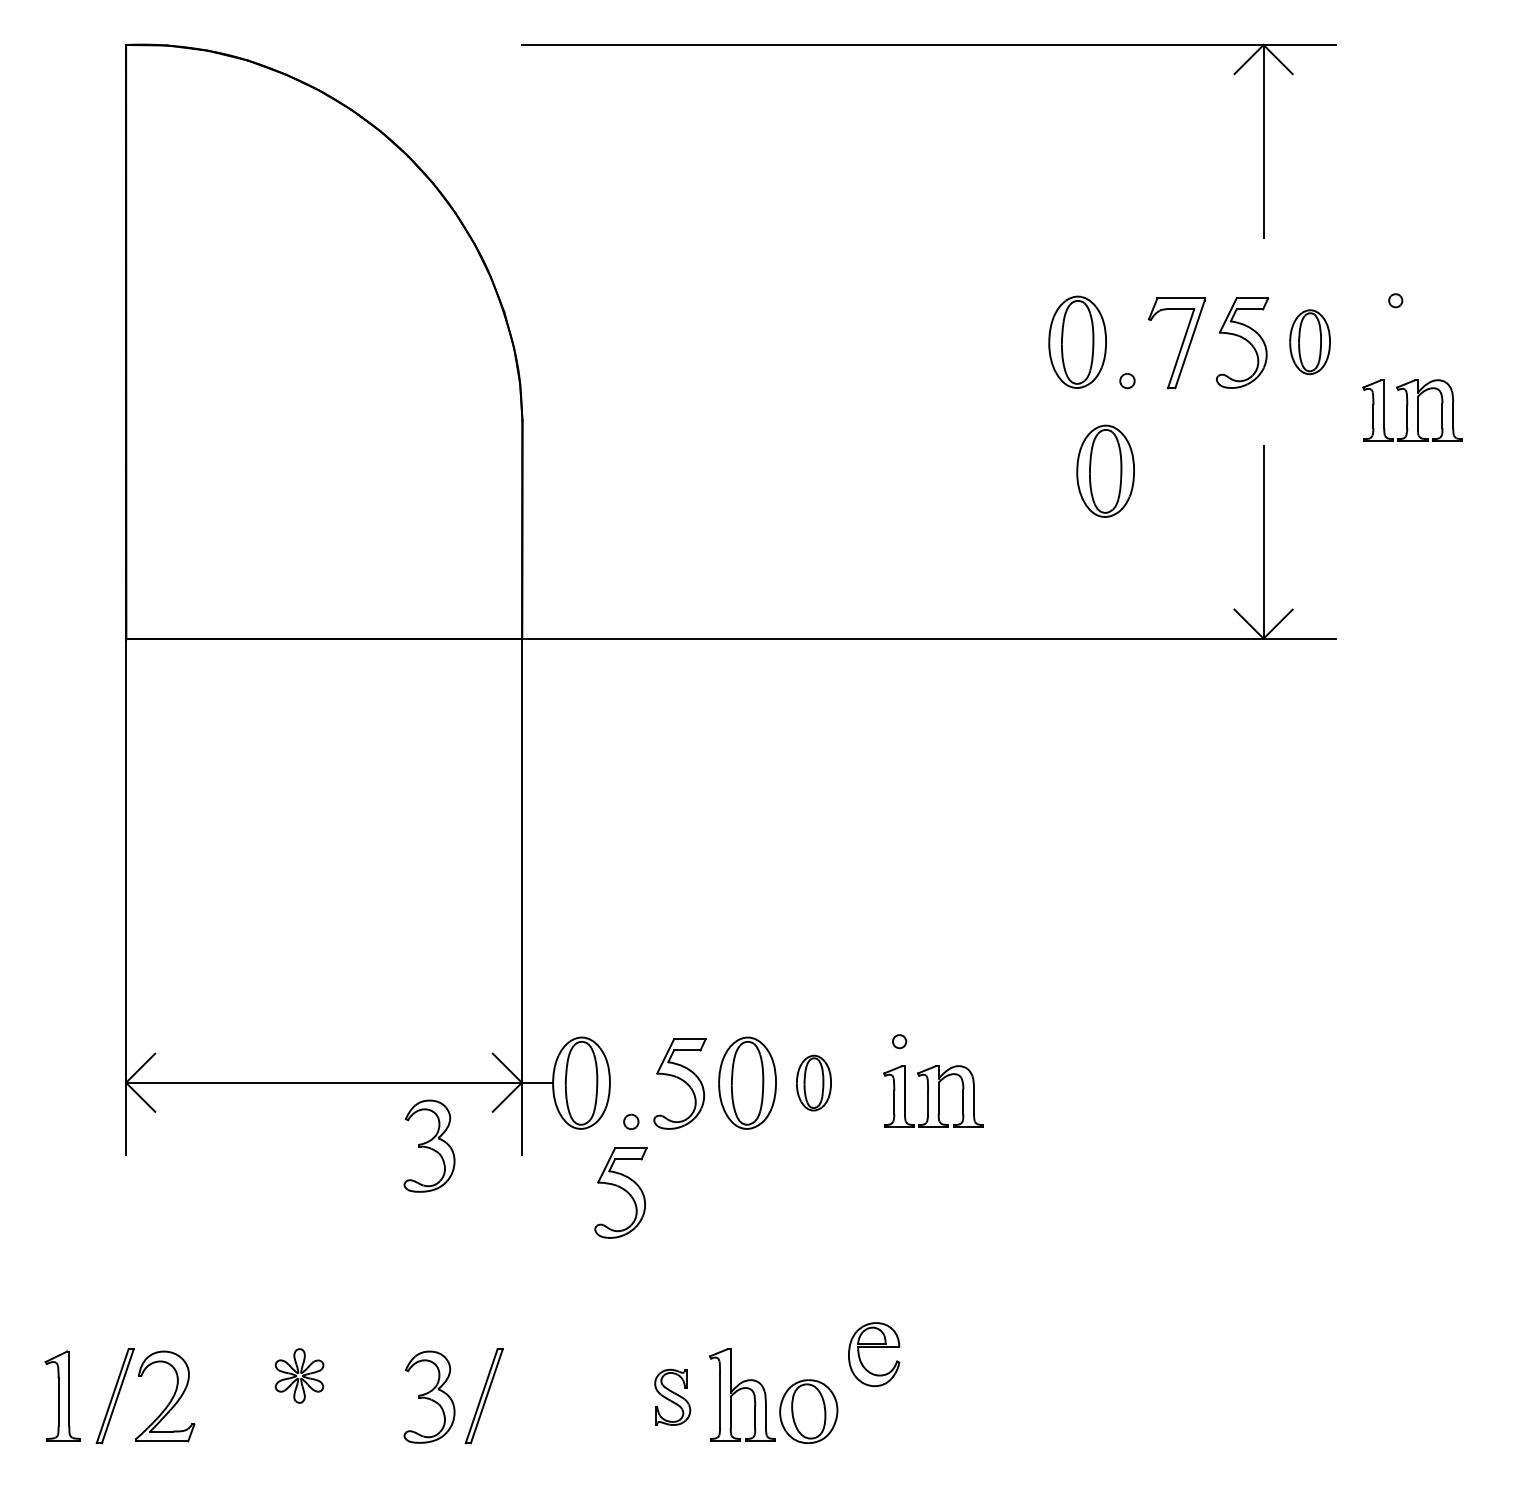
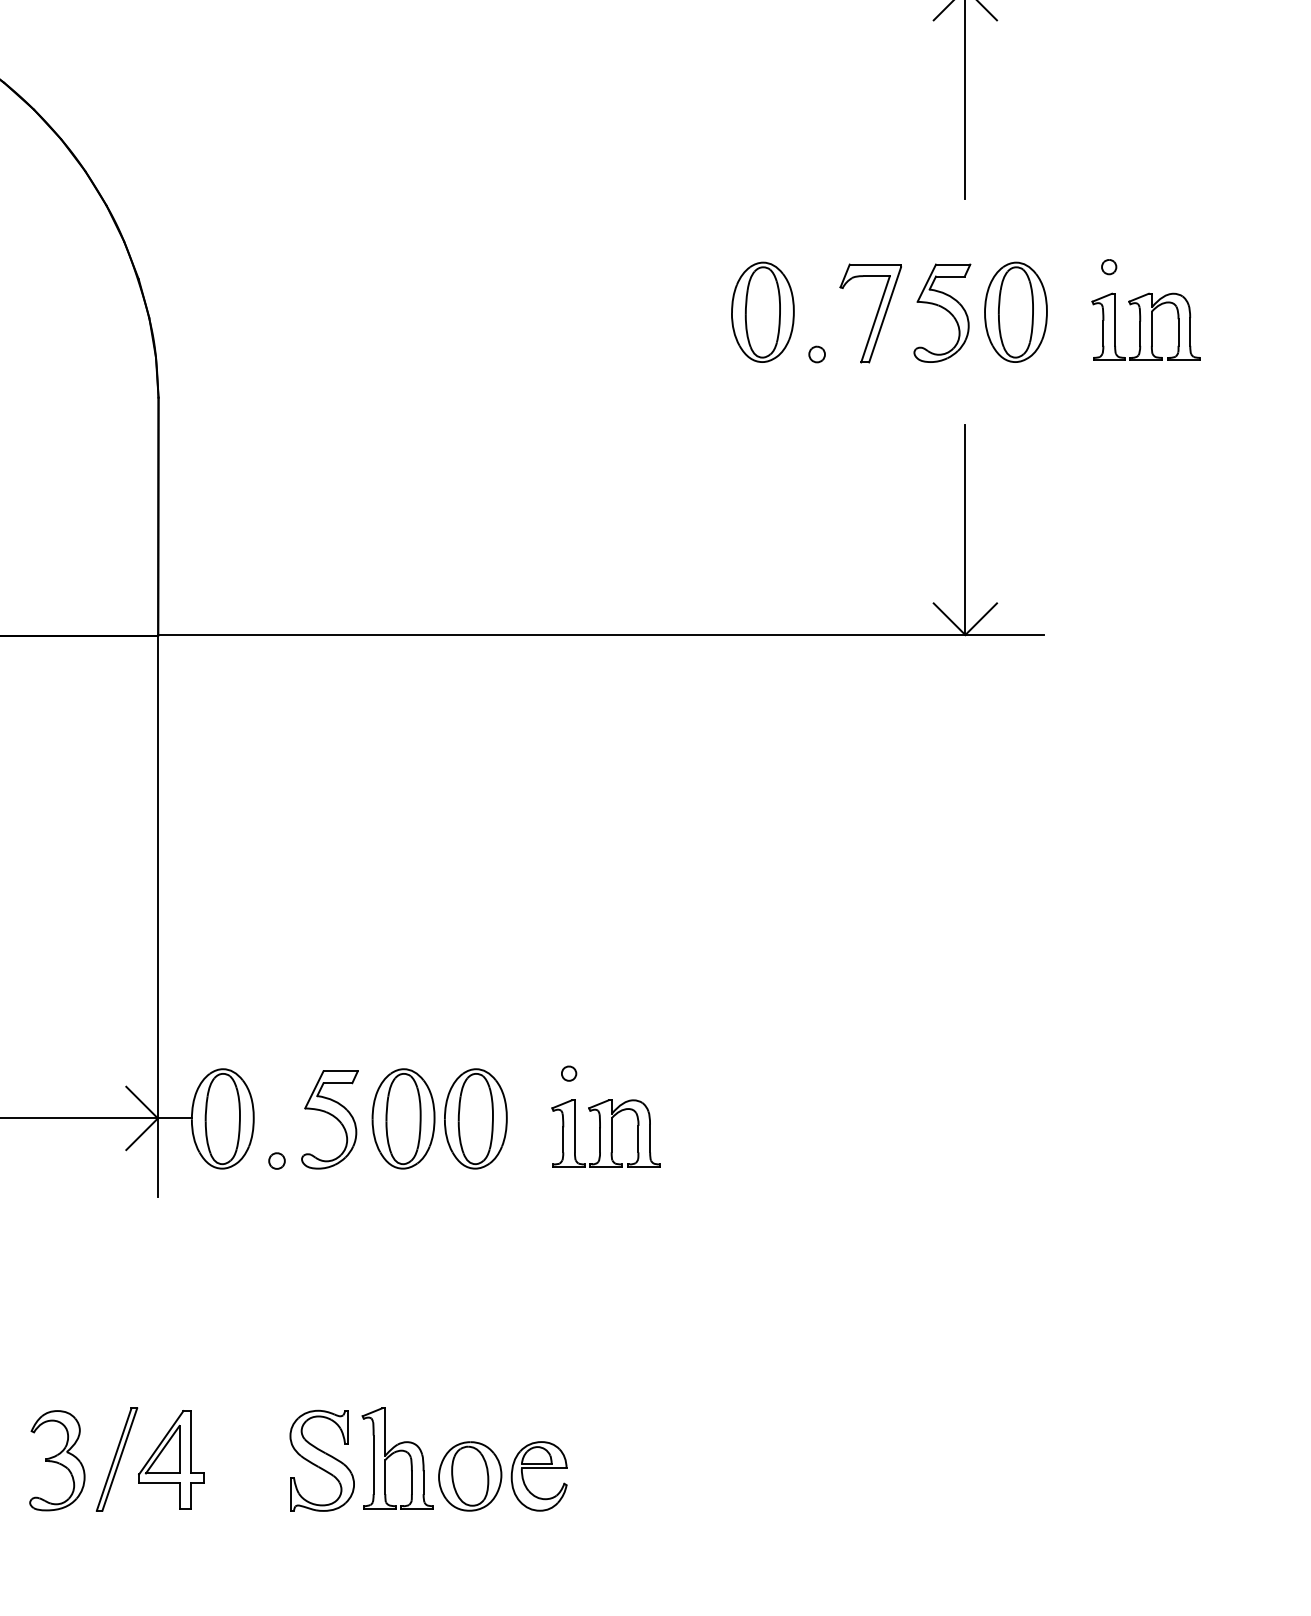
part: (1309, 341) -> (1015, 311), size x1.43
part: (1412, 410) -> (1145, 326), moved
part: (1105, 470) -> (793, 451), removed
part: (813, 1082) -> (475, 1118), size x1.67
part: (429, 1145) -> (57, 1186), removed
part: (620, 1192) -> (265, 1237), removed
part: (874, 1347) -> (539, 1468), moved
part: (533, 1395) -> (170, 1458), added
part: (672, 1397) -> (321, 1461), size x1.67

